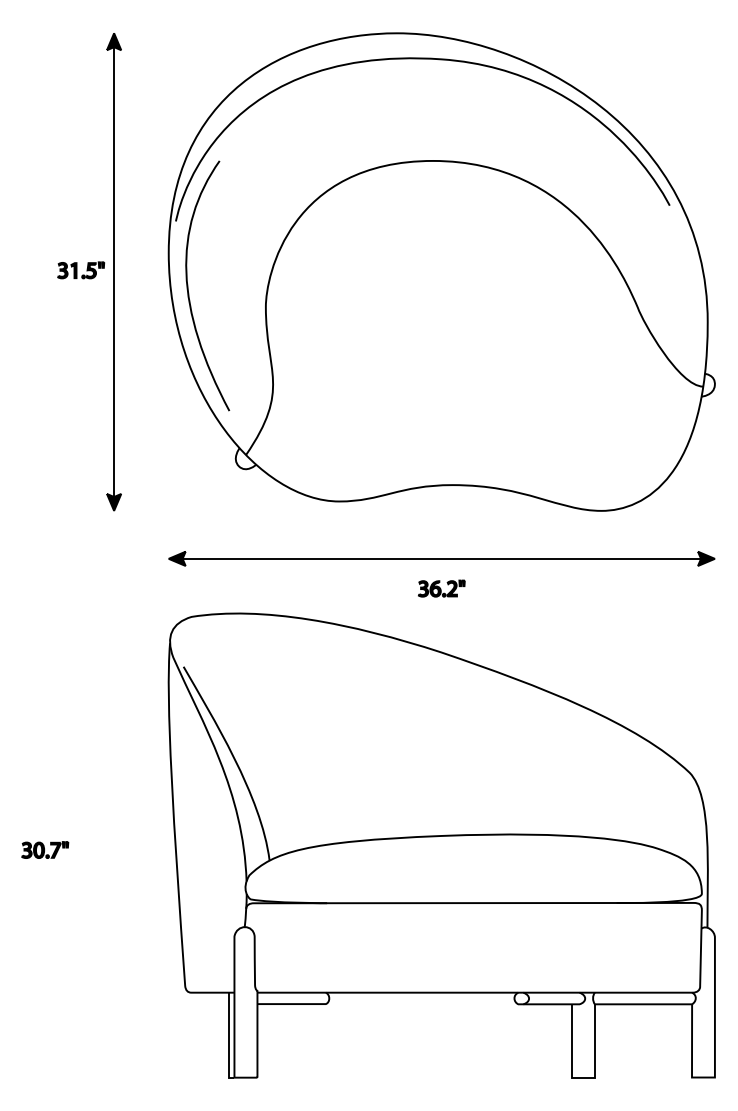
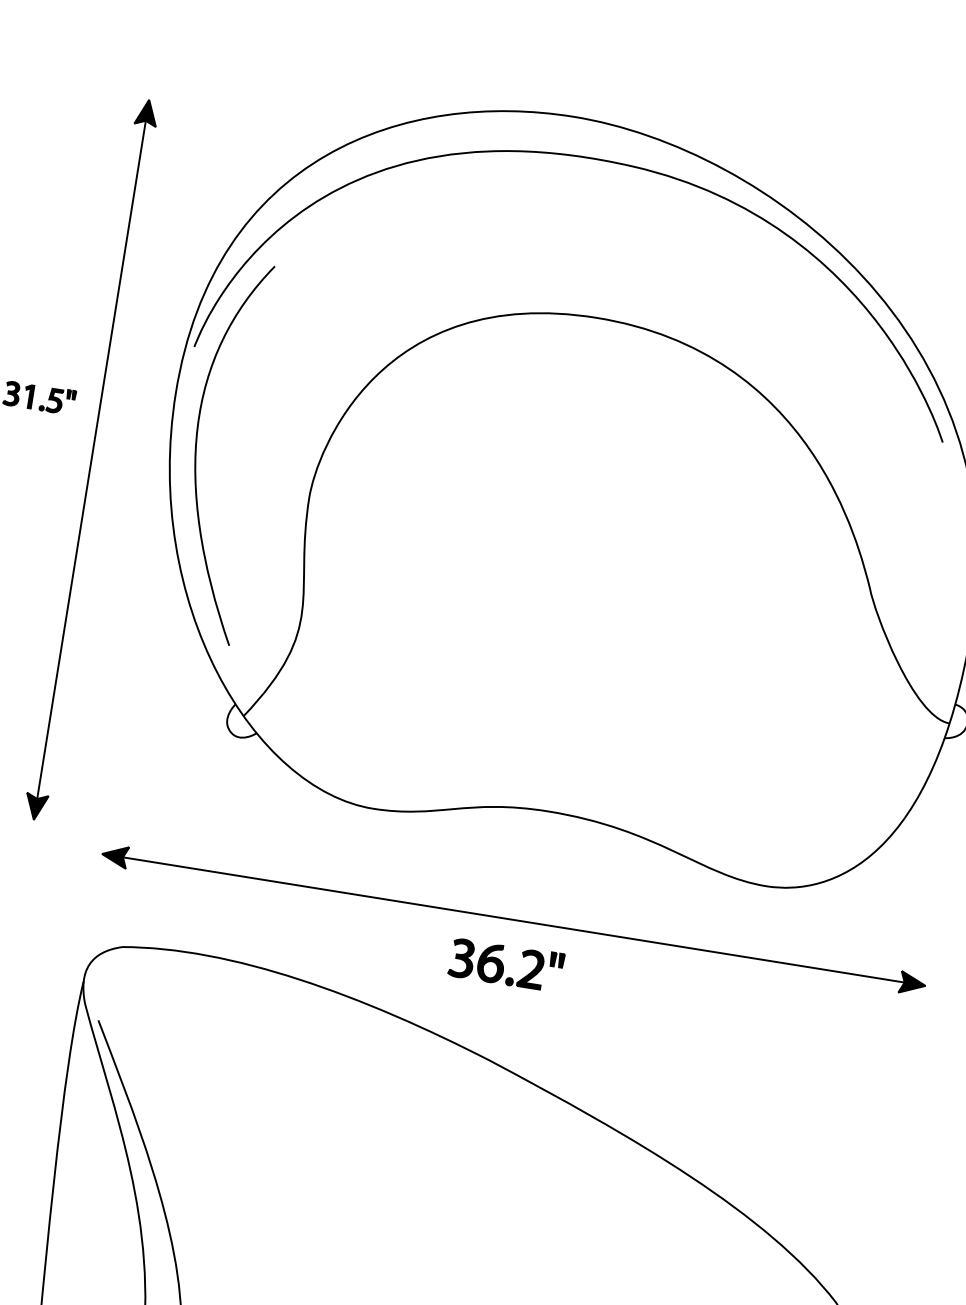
part: (113, 272) -> (90, 460), moved
part: (441, 588) -> (506, 964), size x1.6

